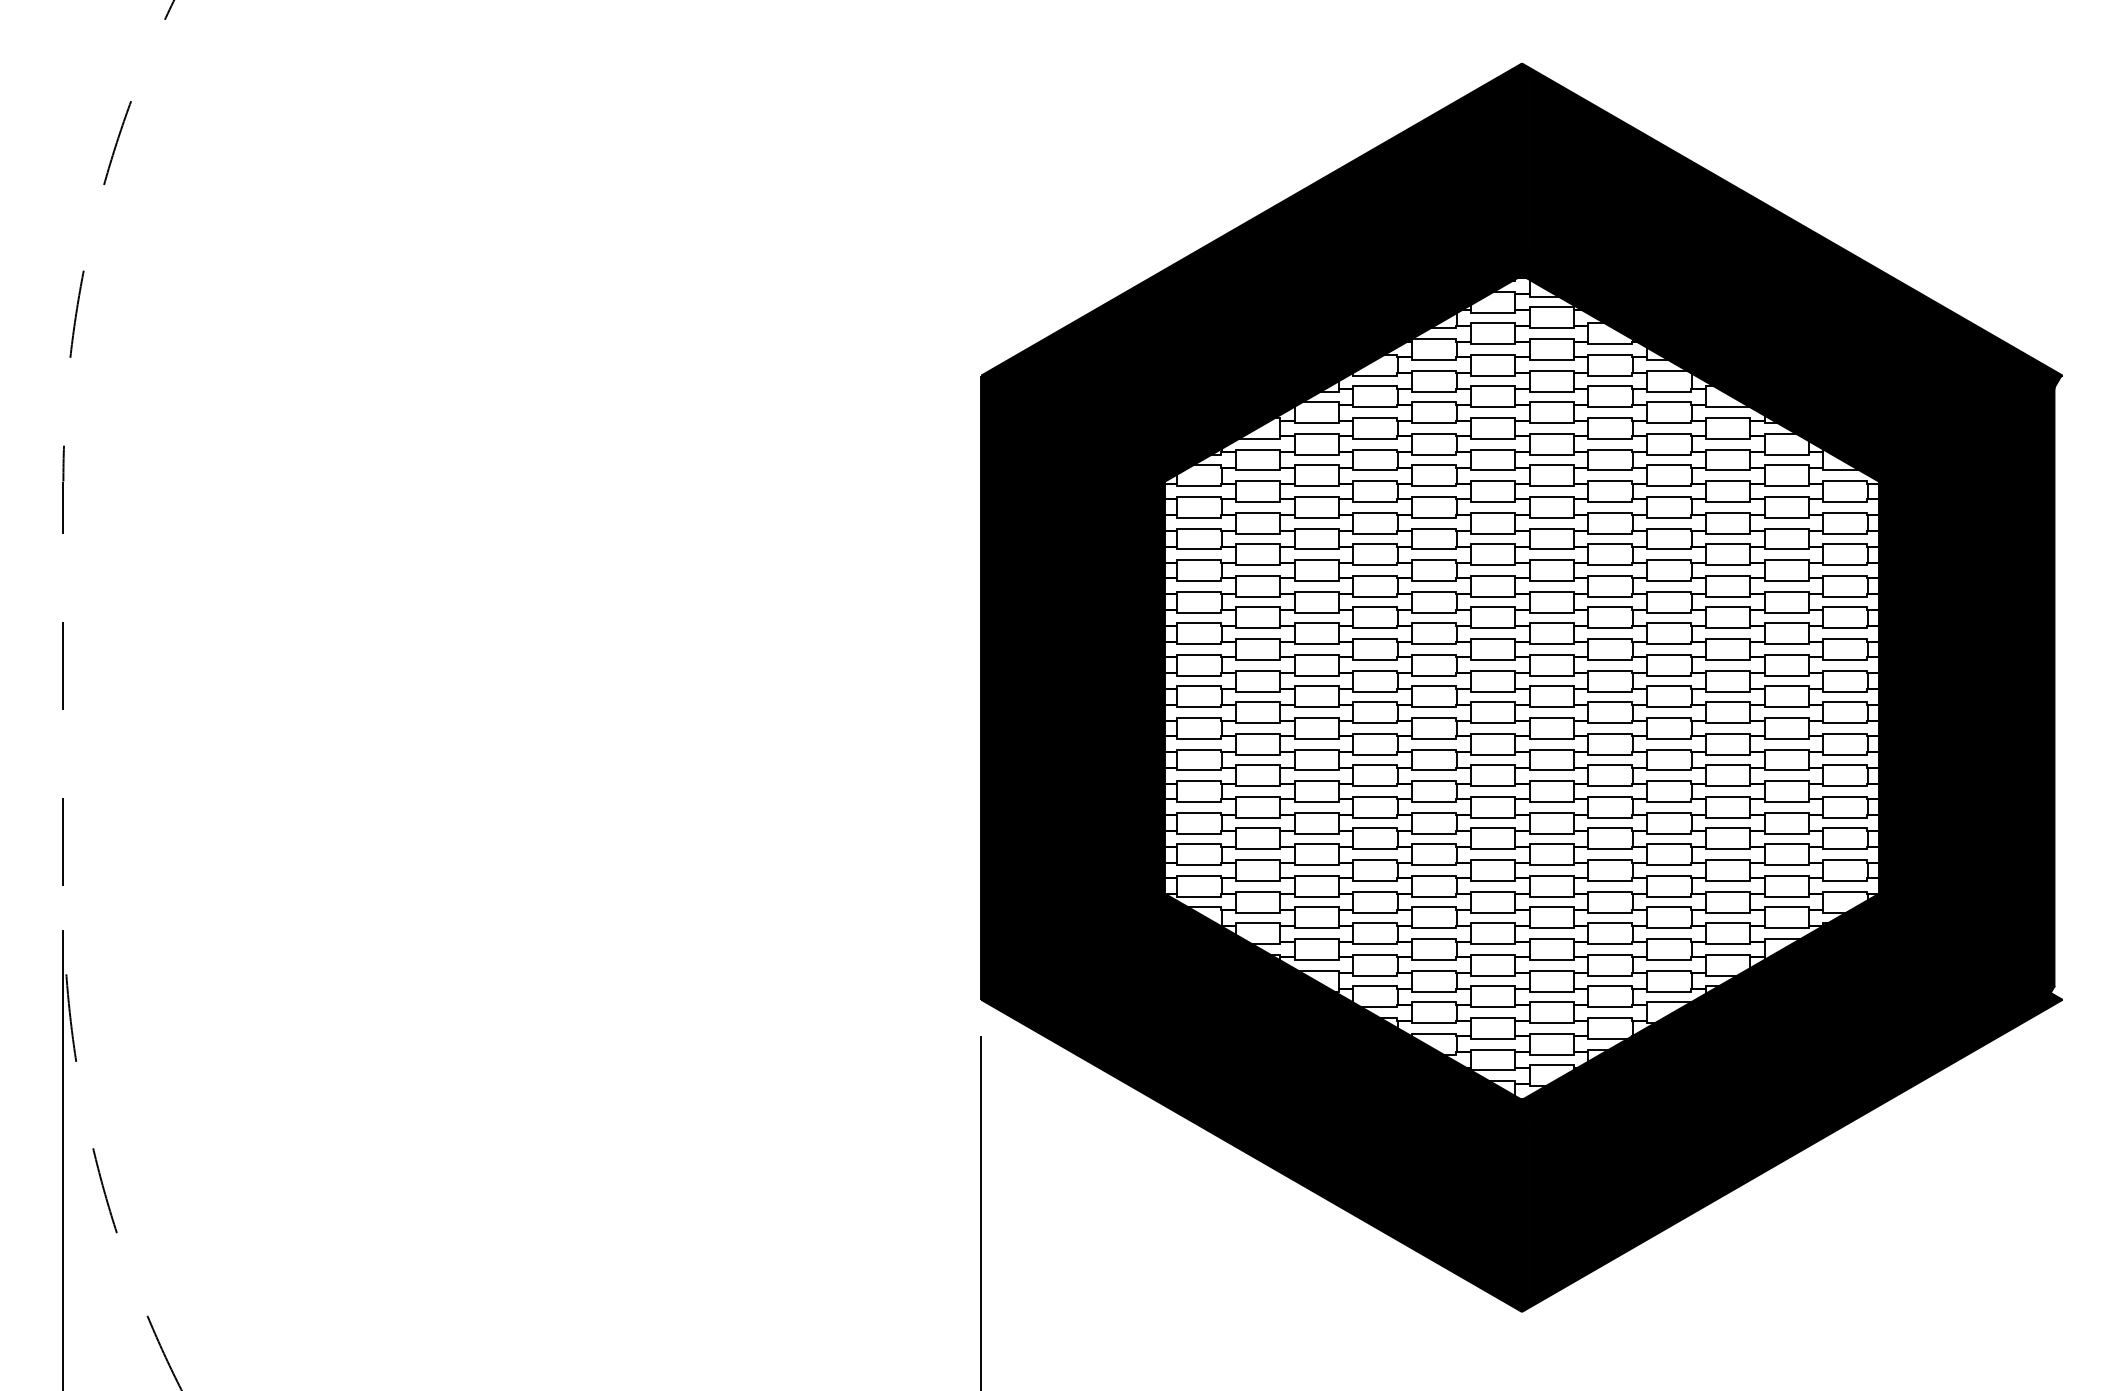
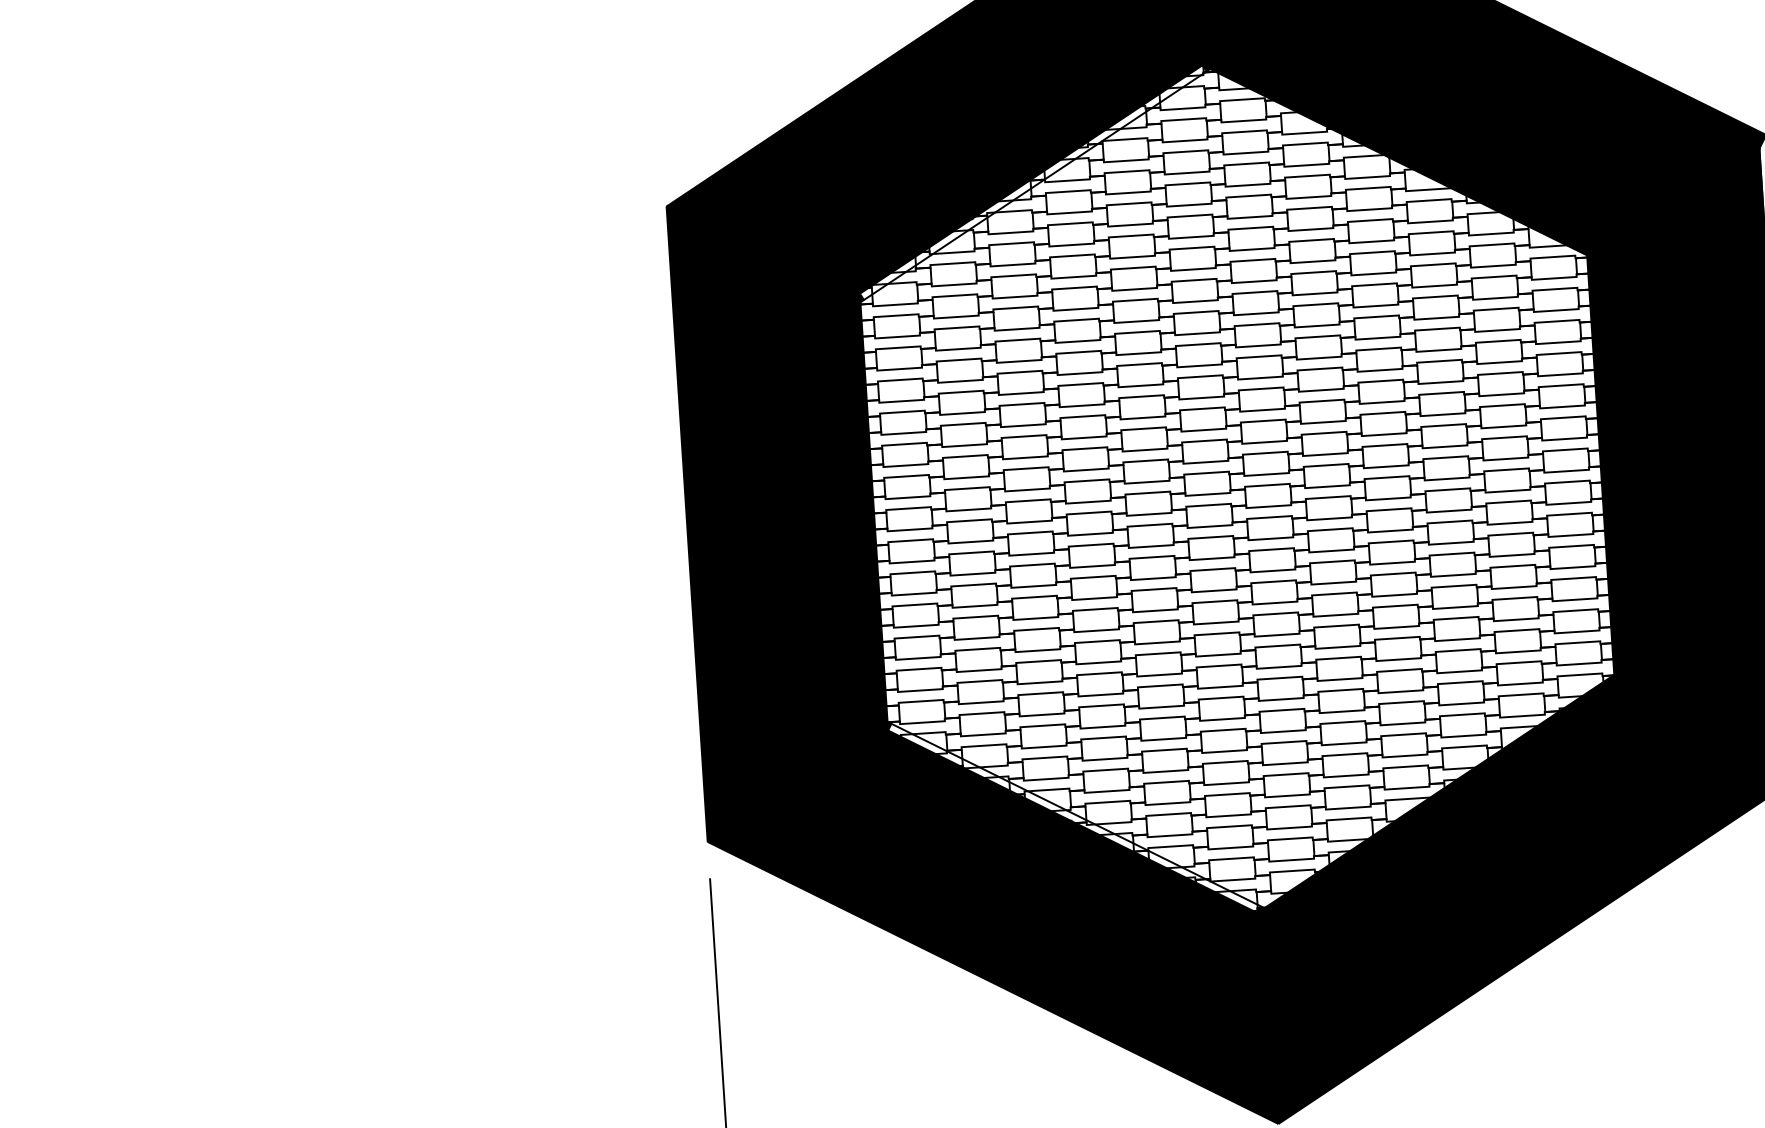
fill: (1341, 375) -> (1033, 182), removed
fill: (1341, 999) -> (1074, 817), removed

